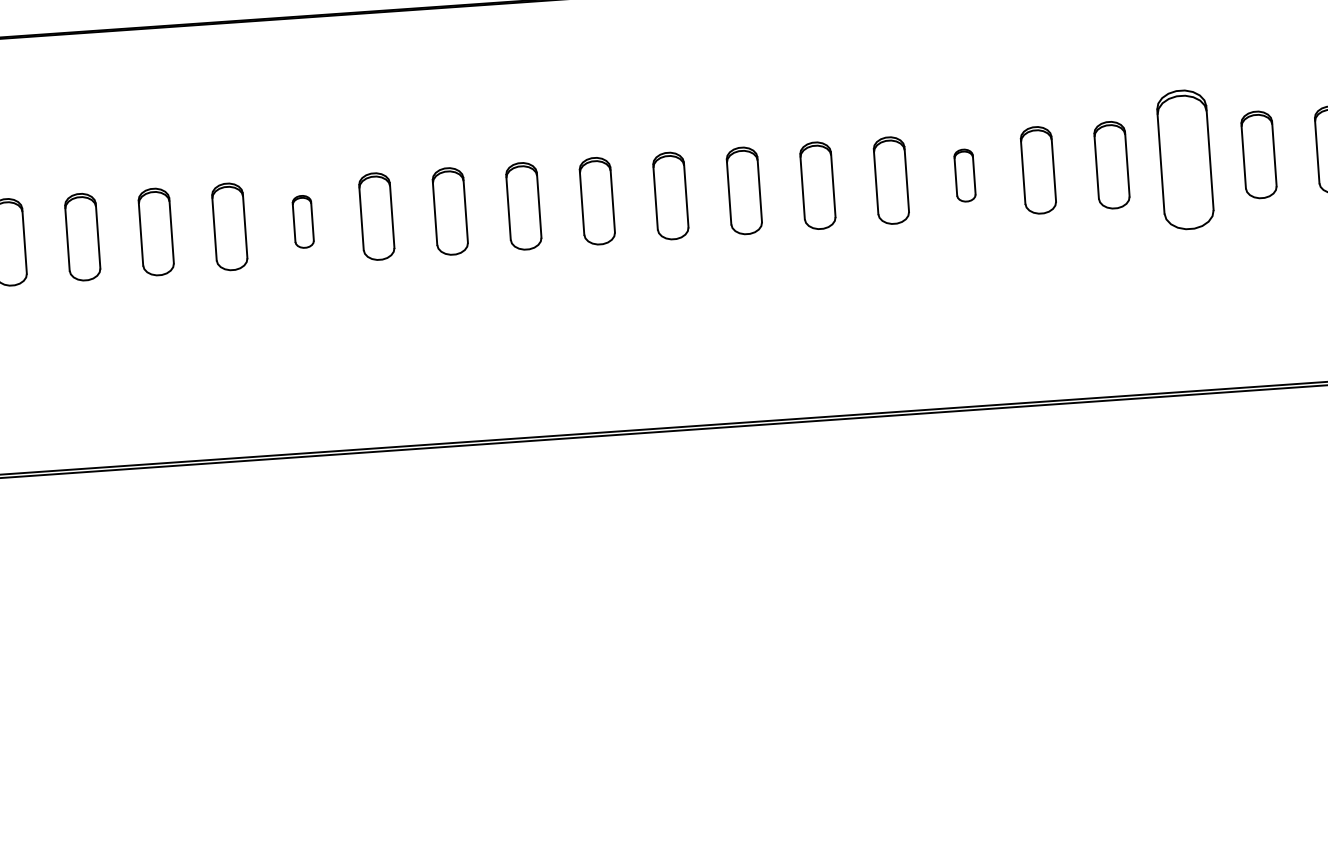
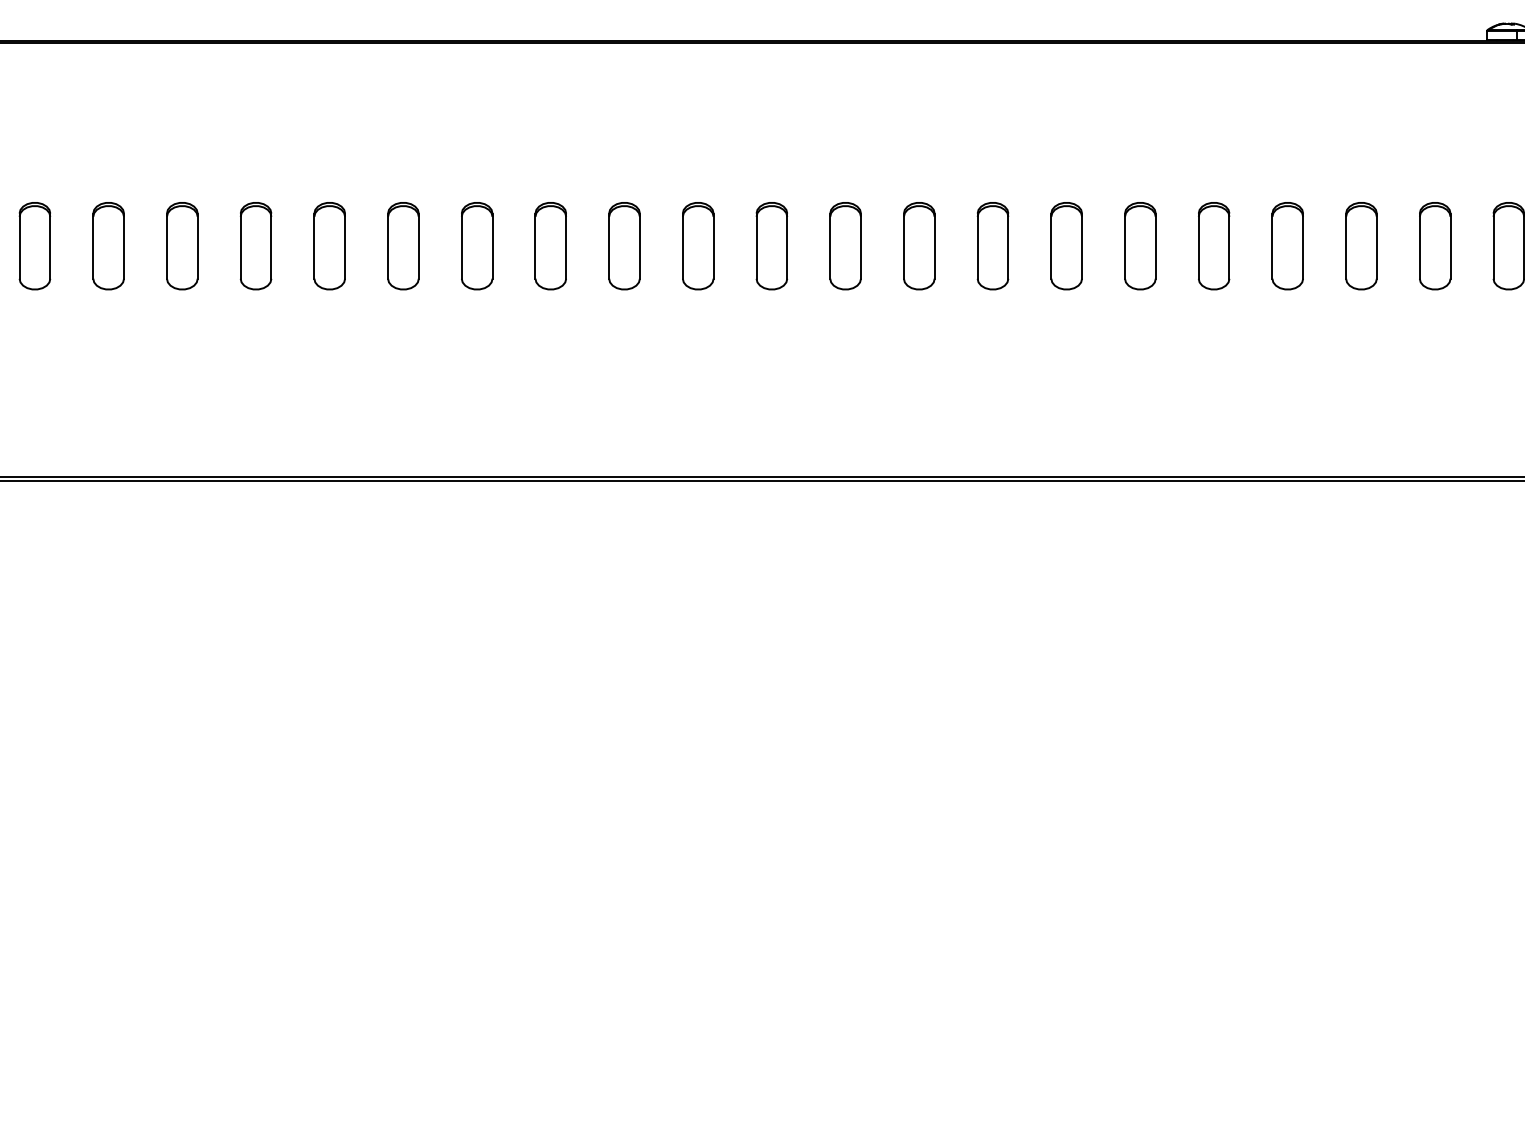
part: (1185, 160) -> (1140, 246), size x0.62
part: (965, 175) -> (919, 246), size x1.67
part: (302, 222) -> (255, 246), size x1.67

